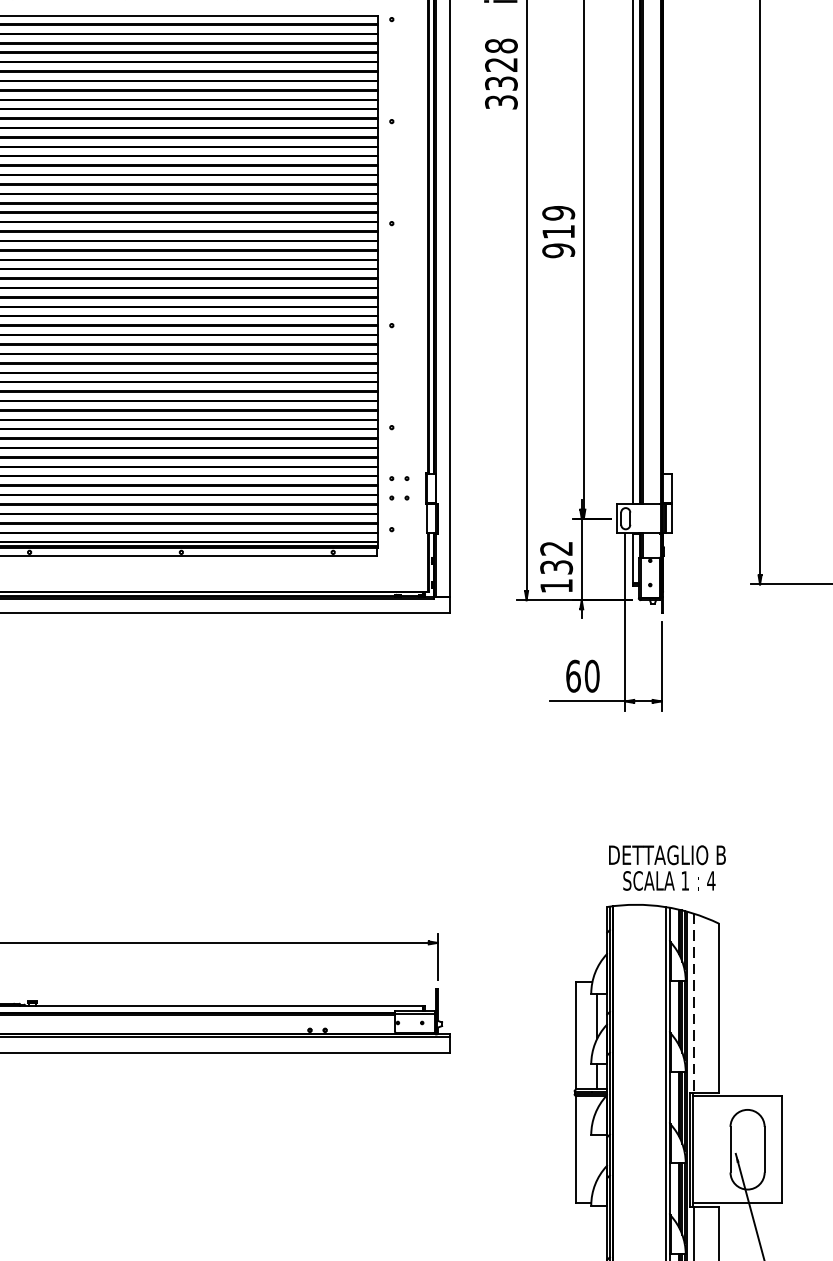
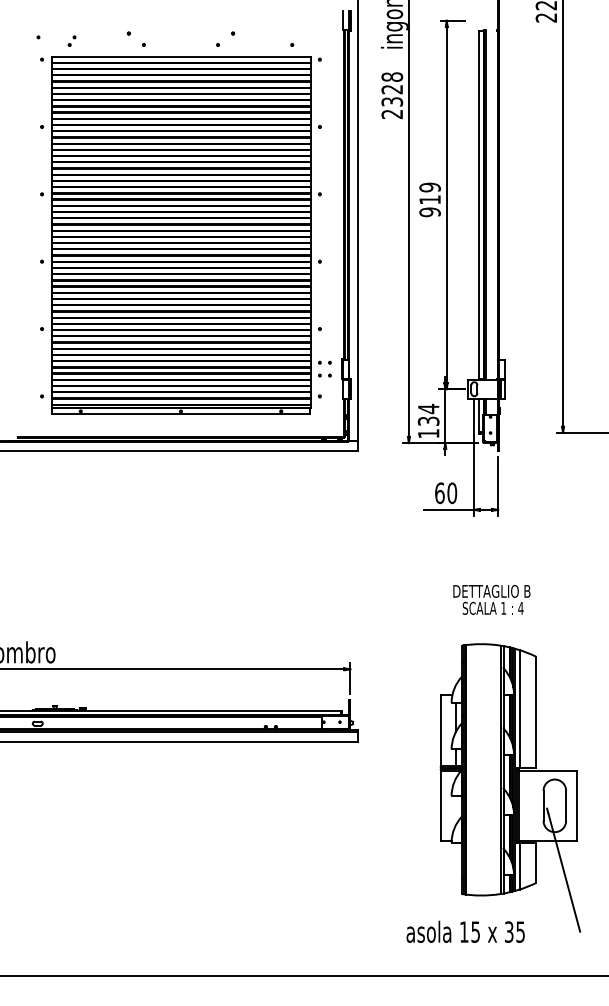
text: (501, 101) -> (392, 113), 3328 -> 2328
text: (556, 547) -> (428, 408), 132 -> 134
text: (666, 867) -> (491, 599), moved
line: (694, 1003) -> (519, 709), dashed -> solid

